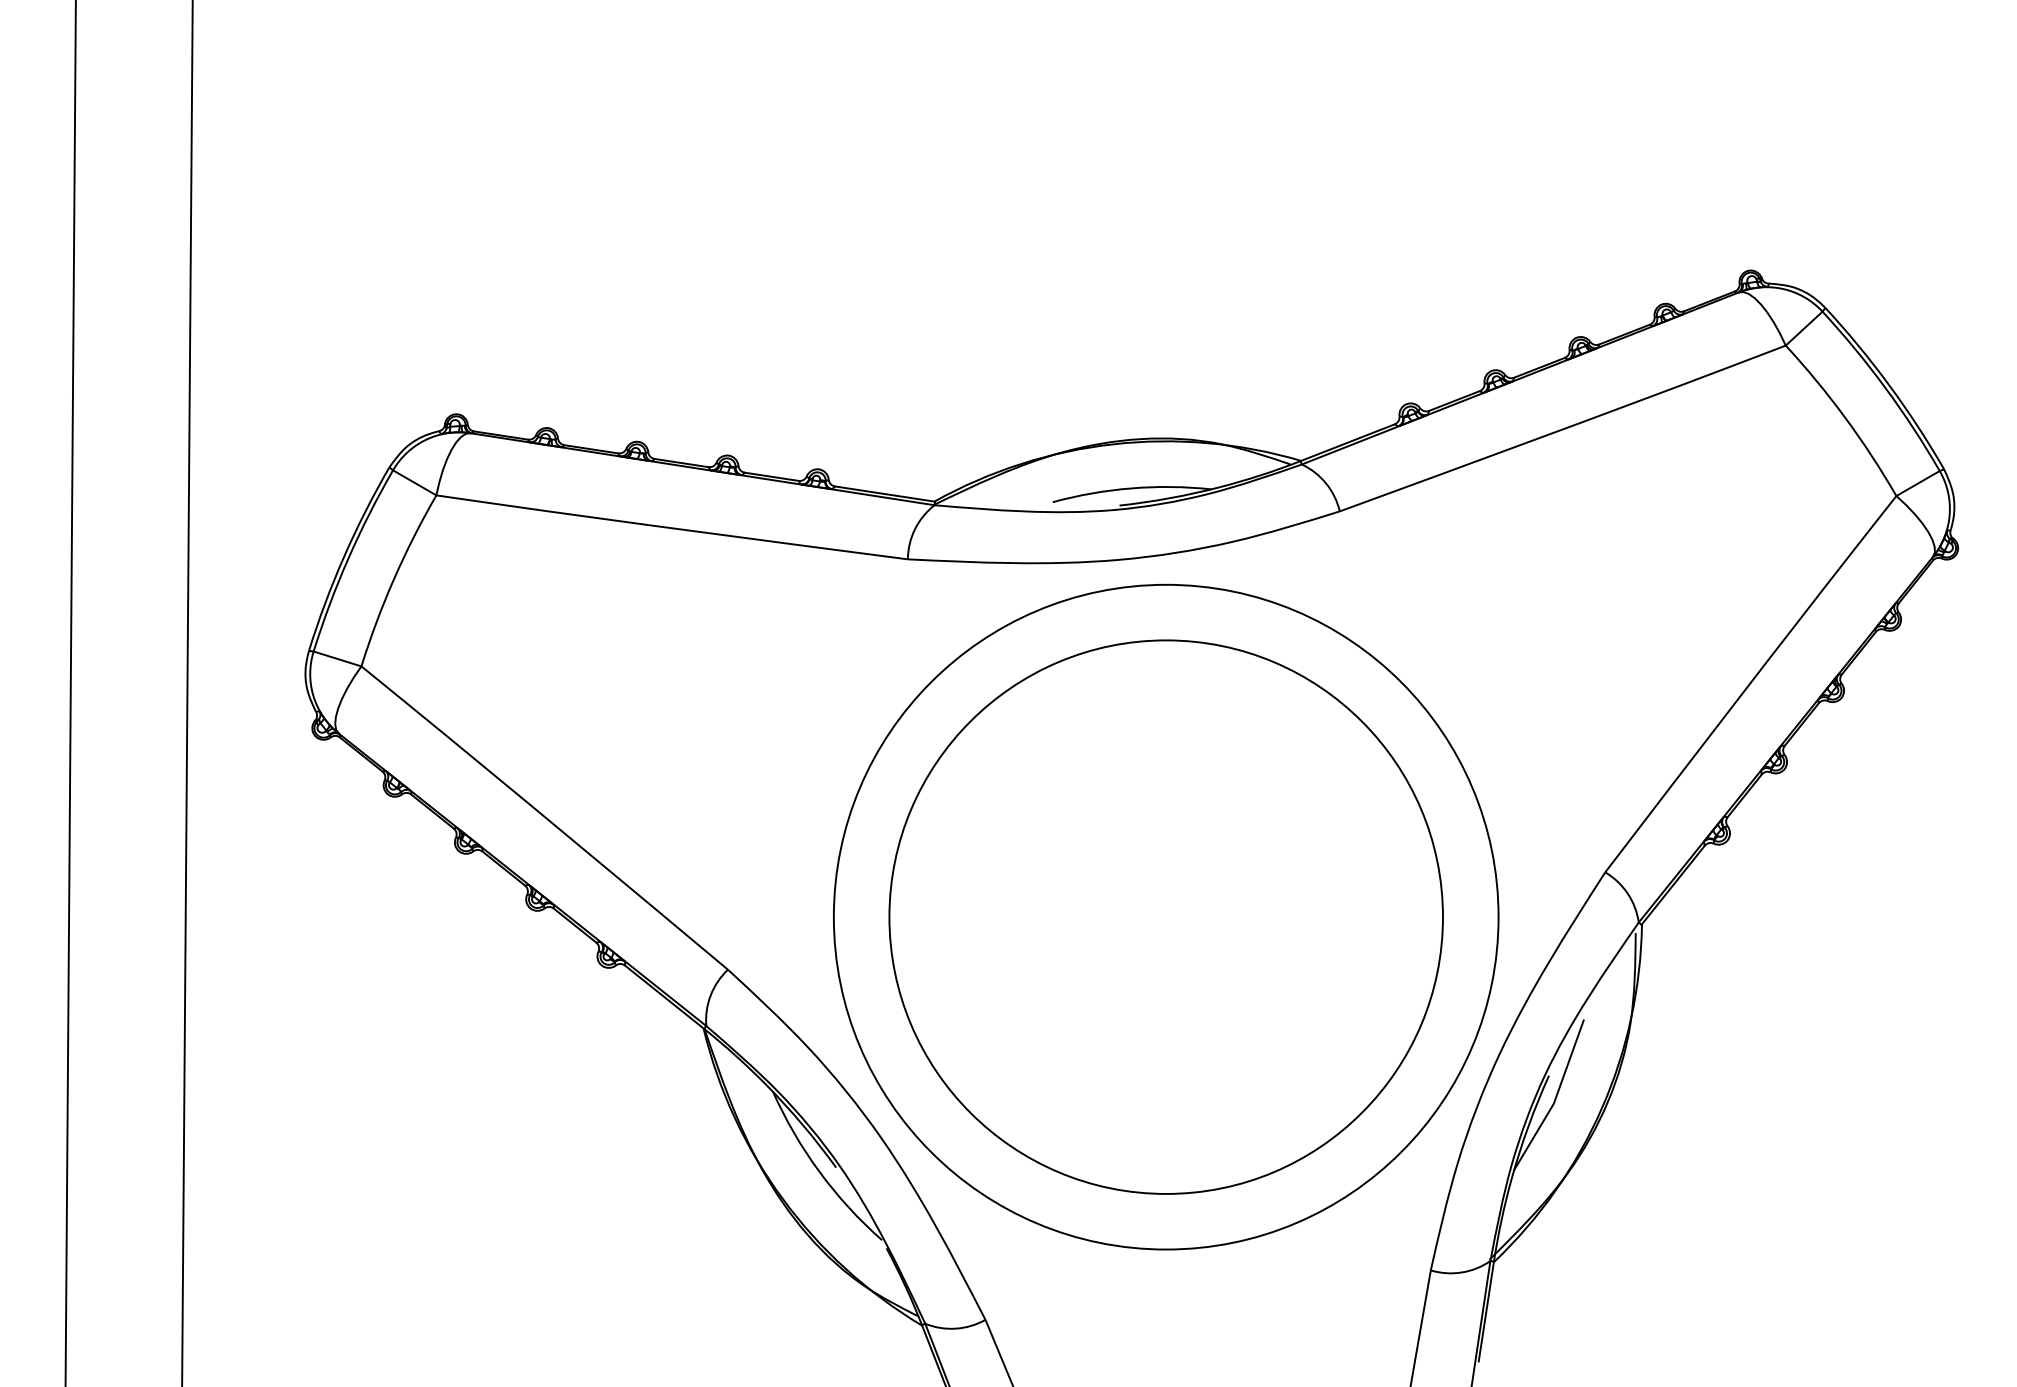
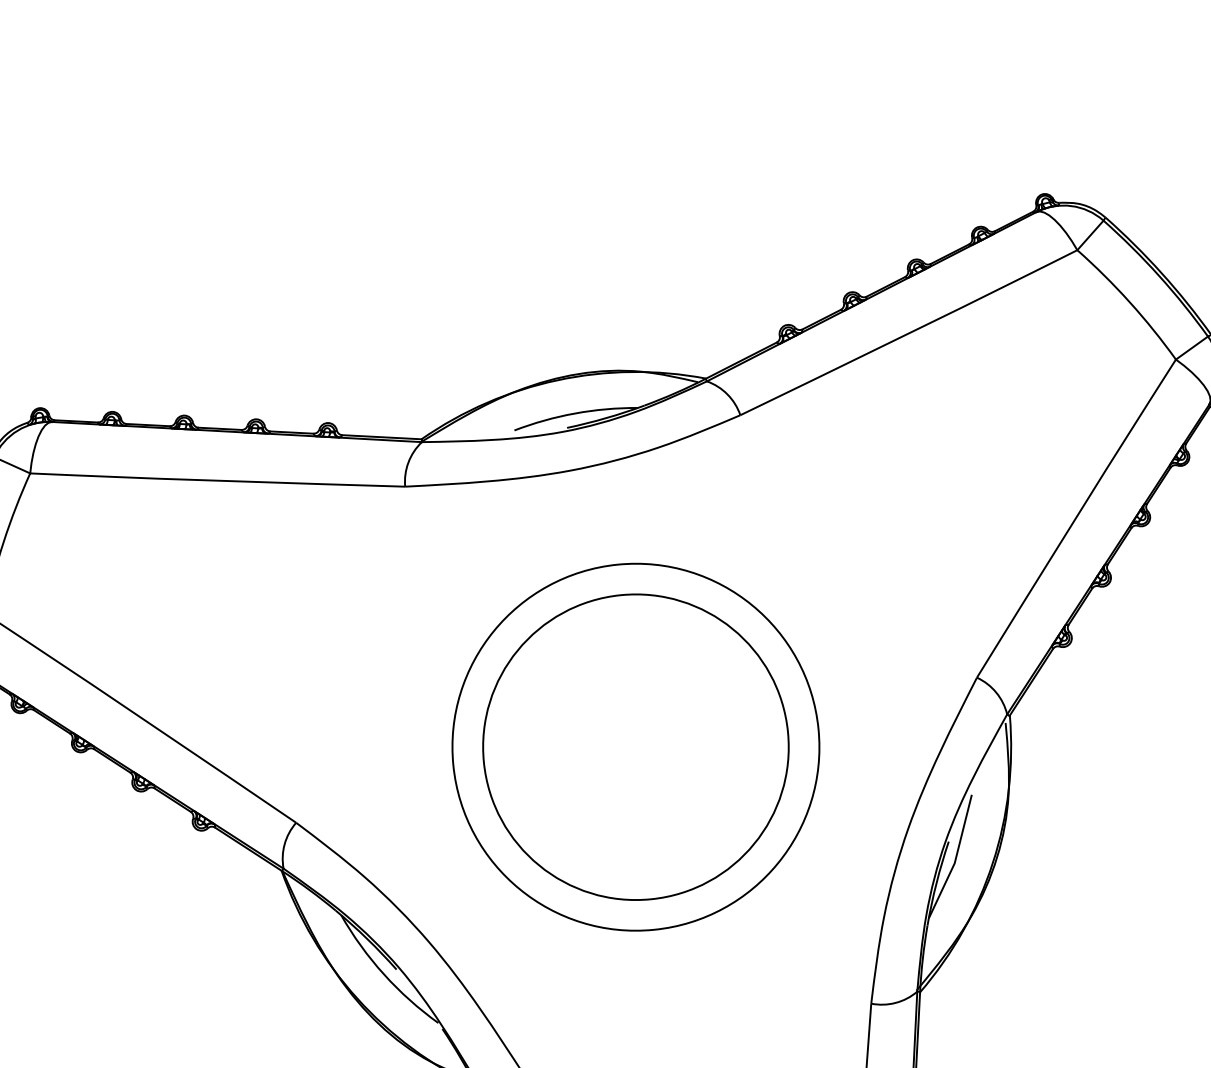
circle: (1165, 916) -> (635, 746), size x0.7
circle: (1165, 916) -> (635, 746), size x0.7

